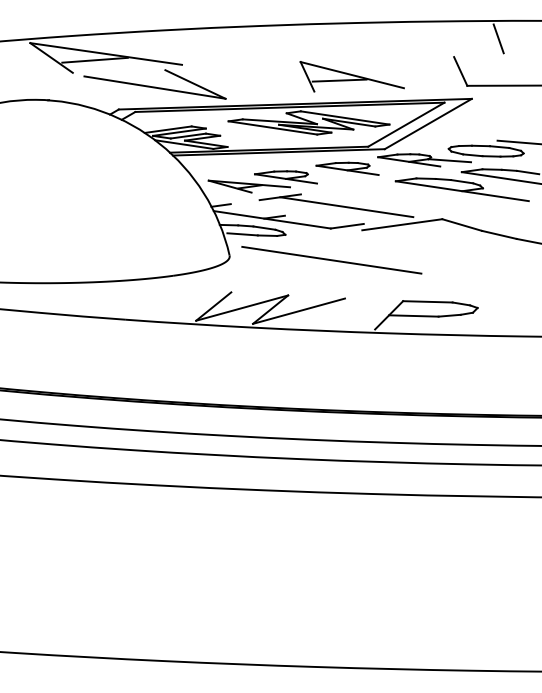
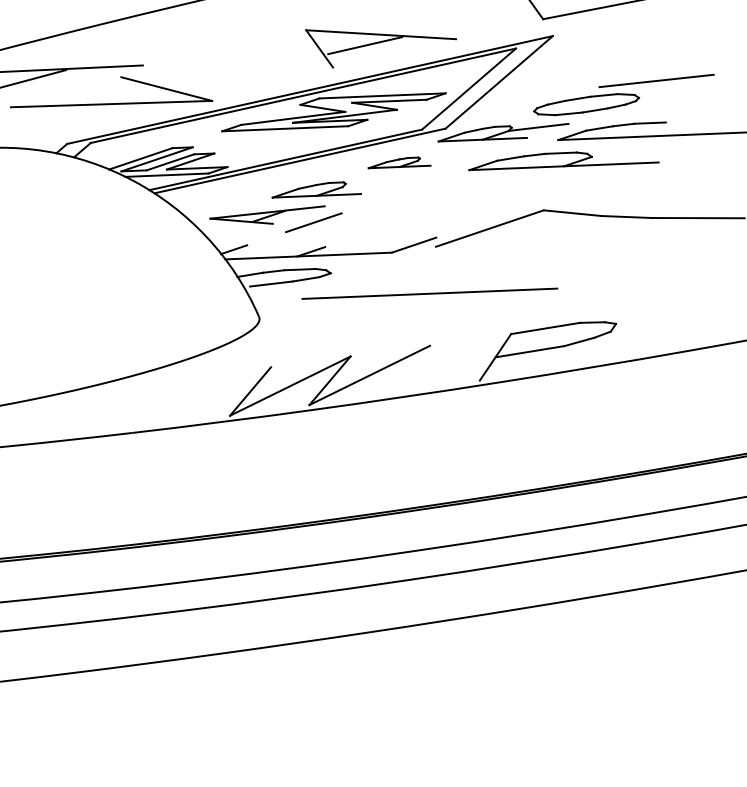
part: (347, 168) -> (399, 165), size x0.7
line: (346, 207) -> (408, 219), removed
line: (331, 260) -> (429, 294), moved

